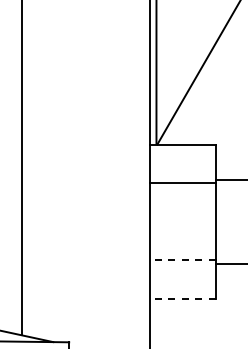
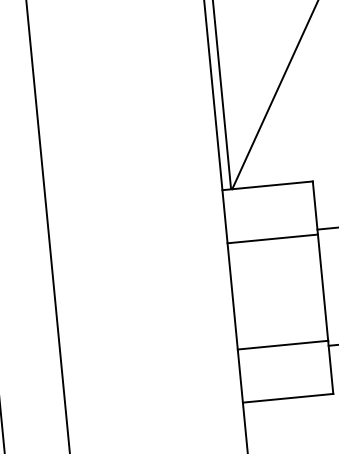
line: (182, 260) -> (282, 345), dashed -> solid
line: (182, 298) -> (287, 398), dashed -> solid

